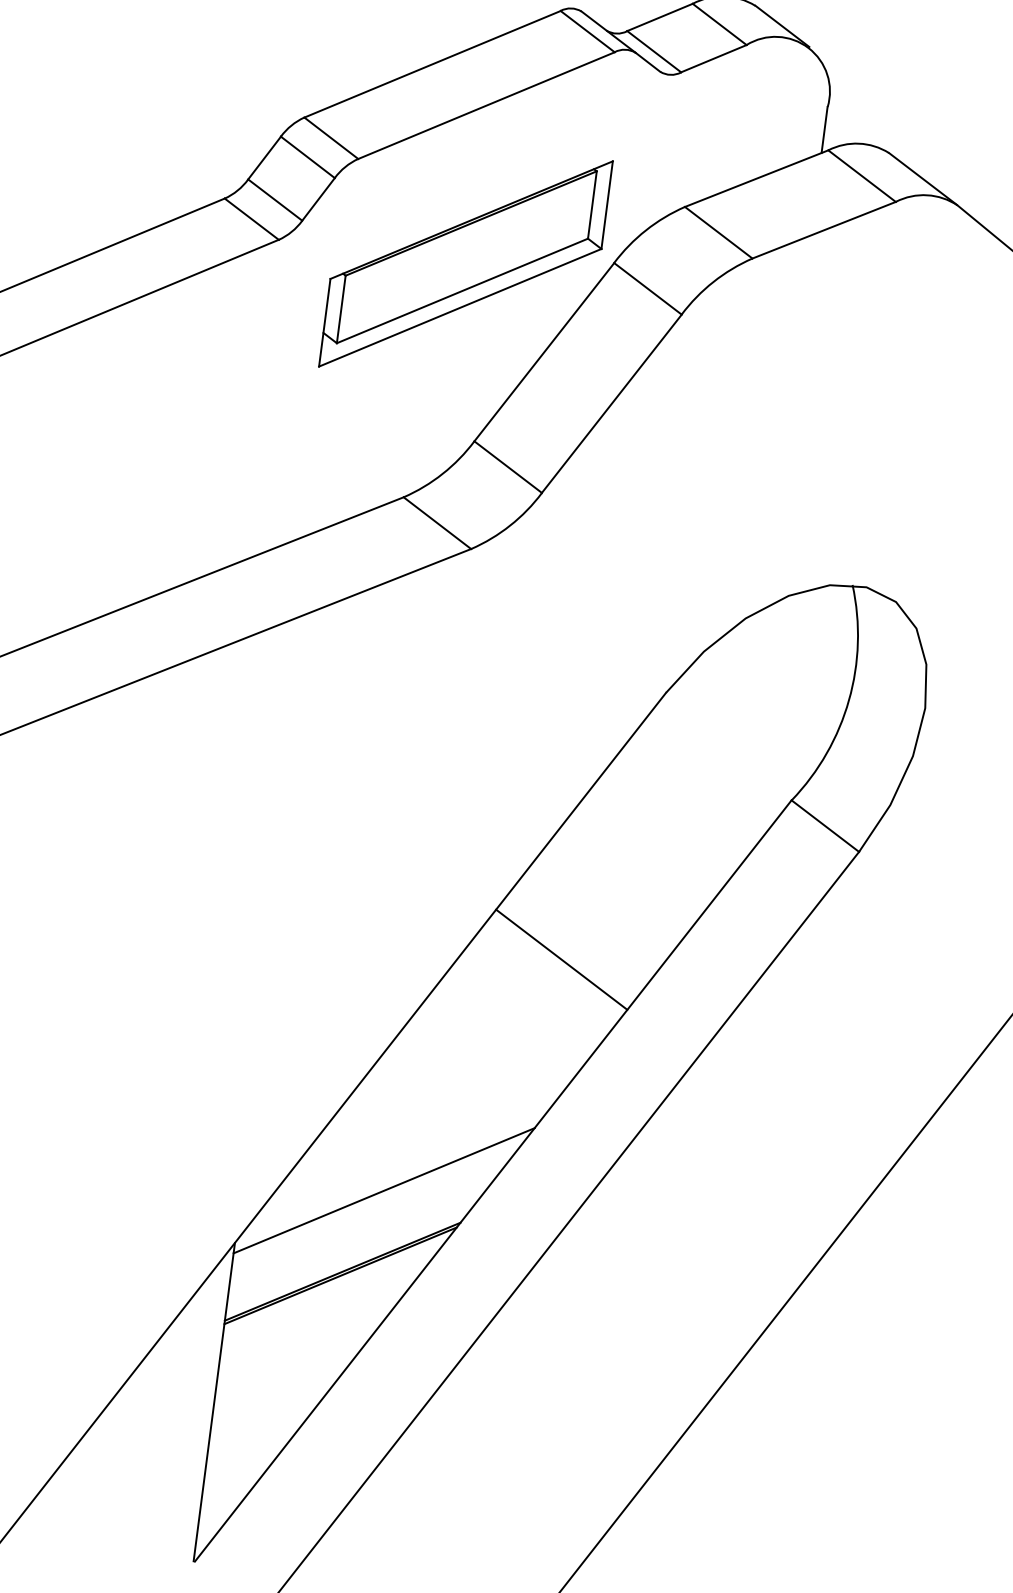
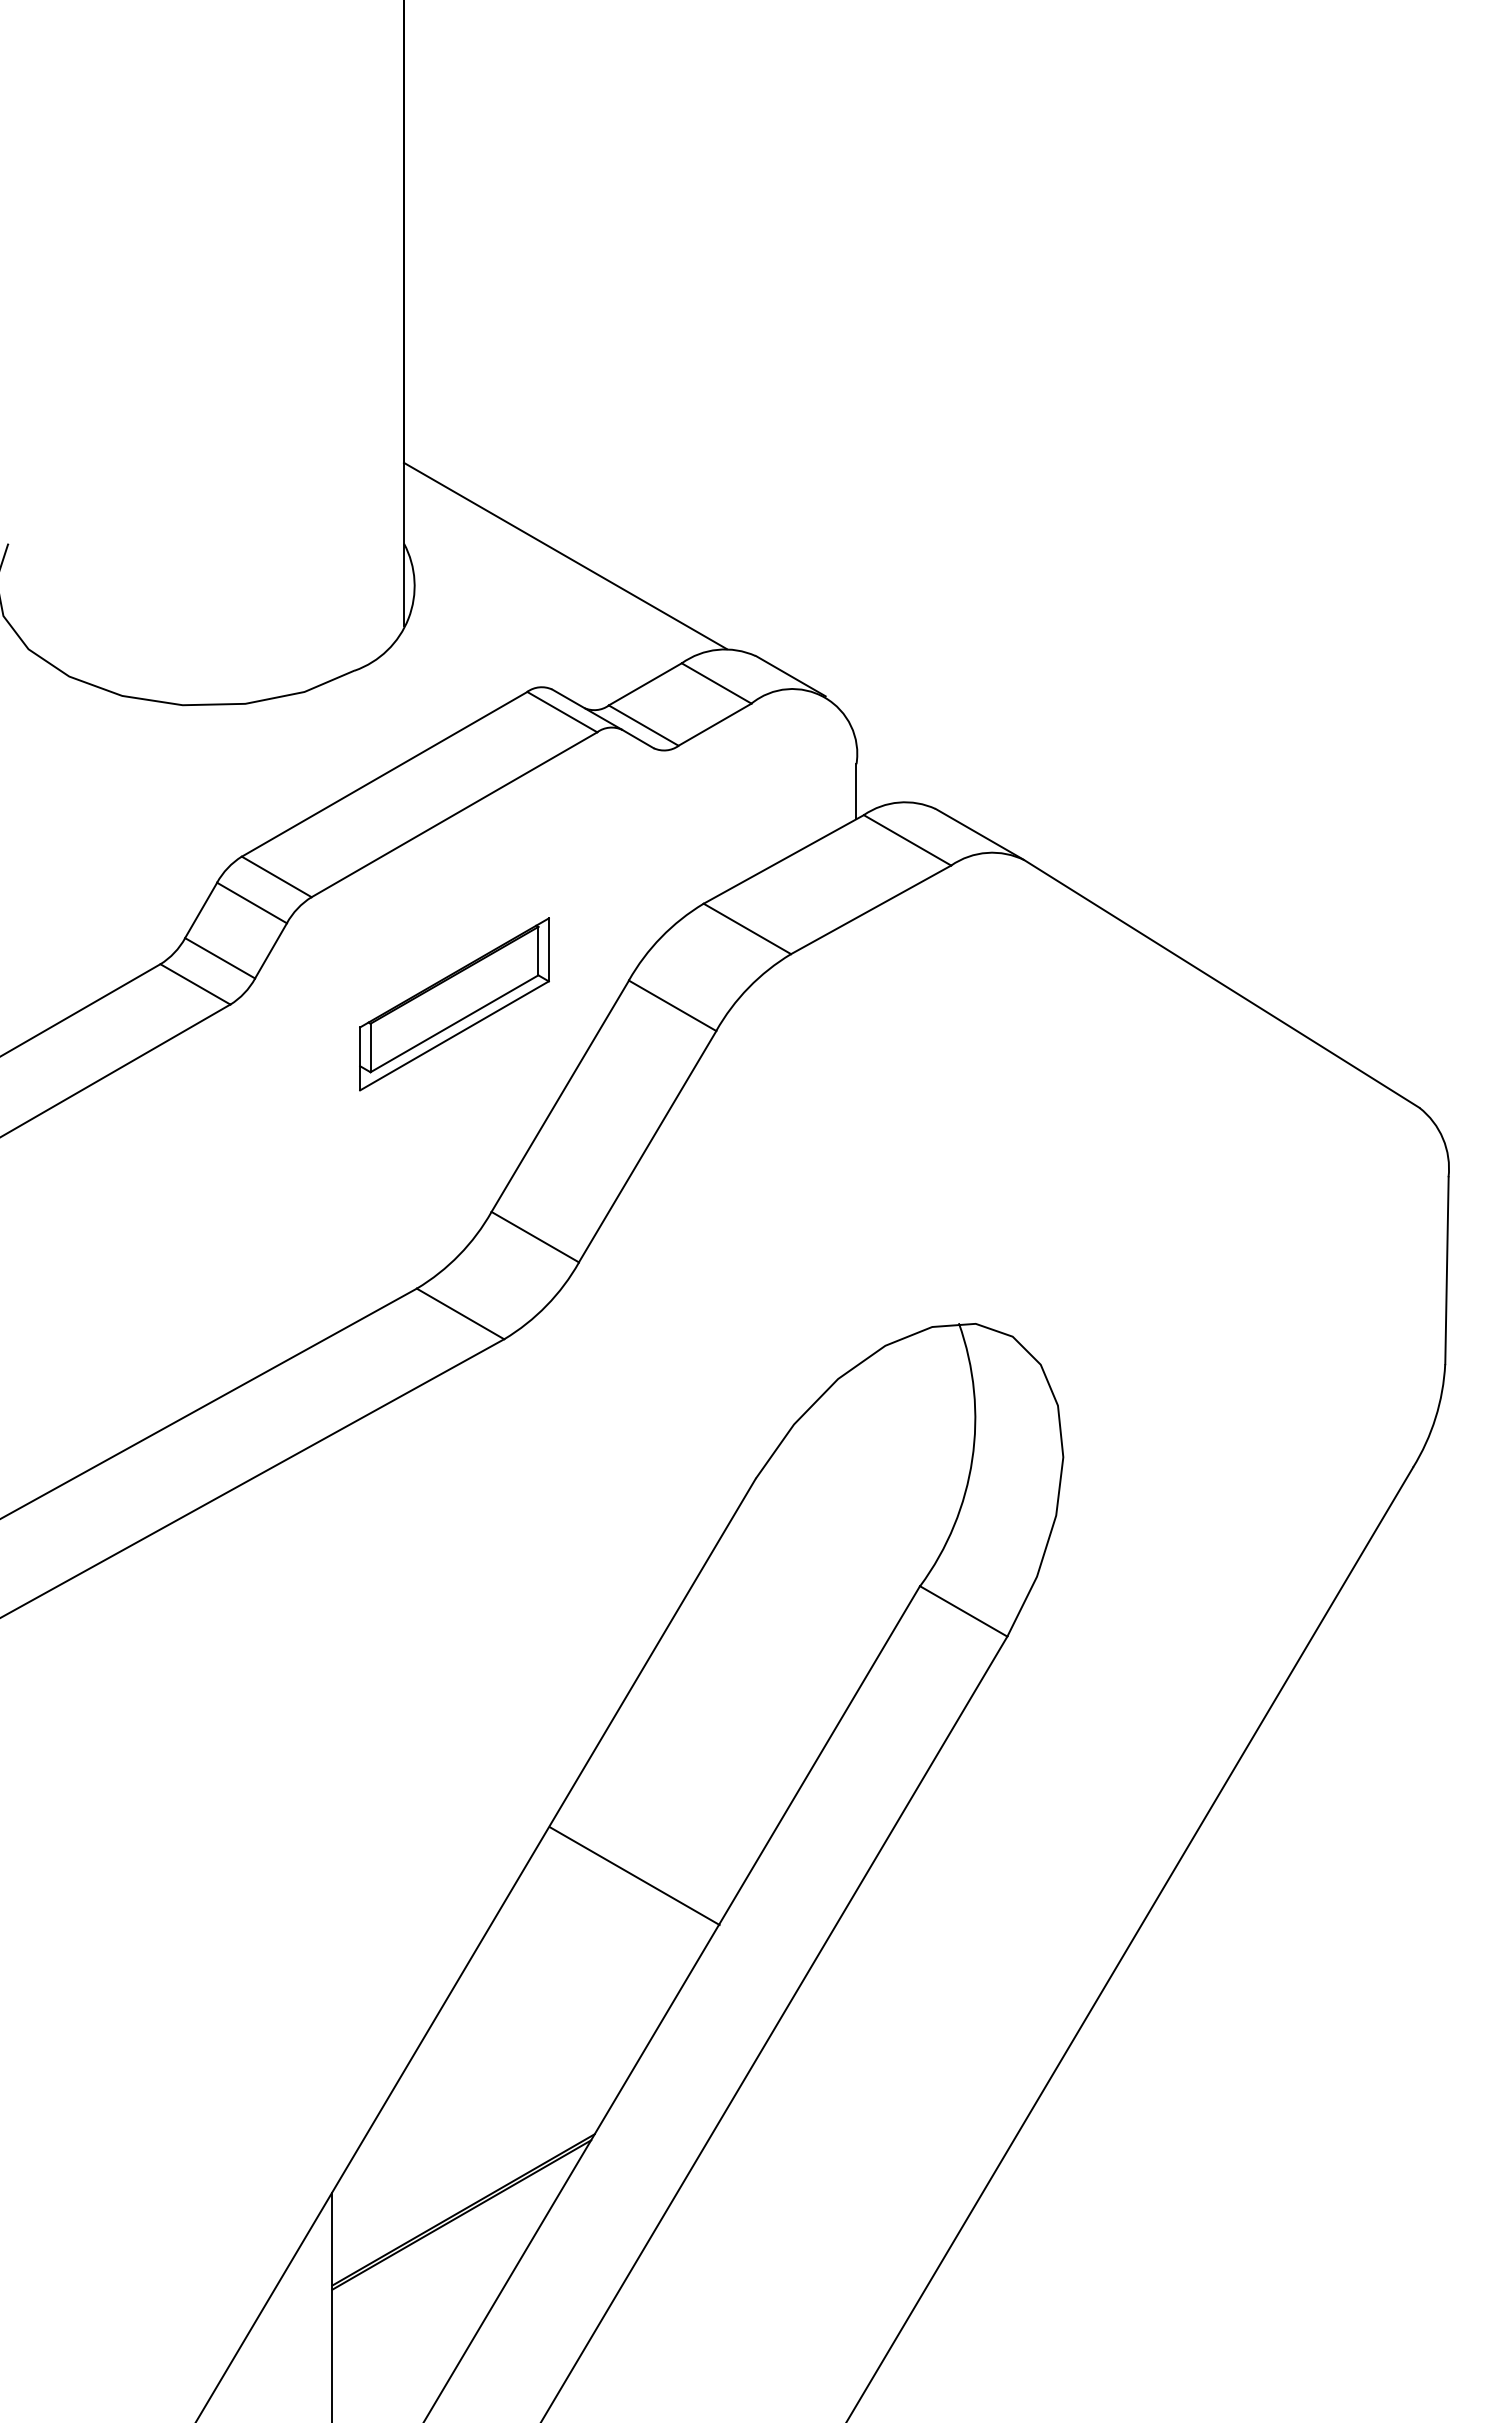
part: (465, 264) -> (454, 1004), size x0.6
line: (561, 960) -> (634, 1876), moved
line: (383, 1190) -> (499, 2108), removed

